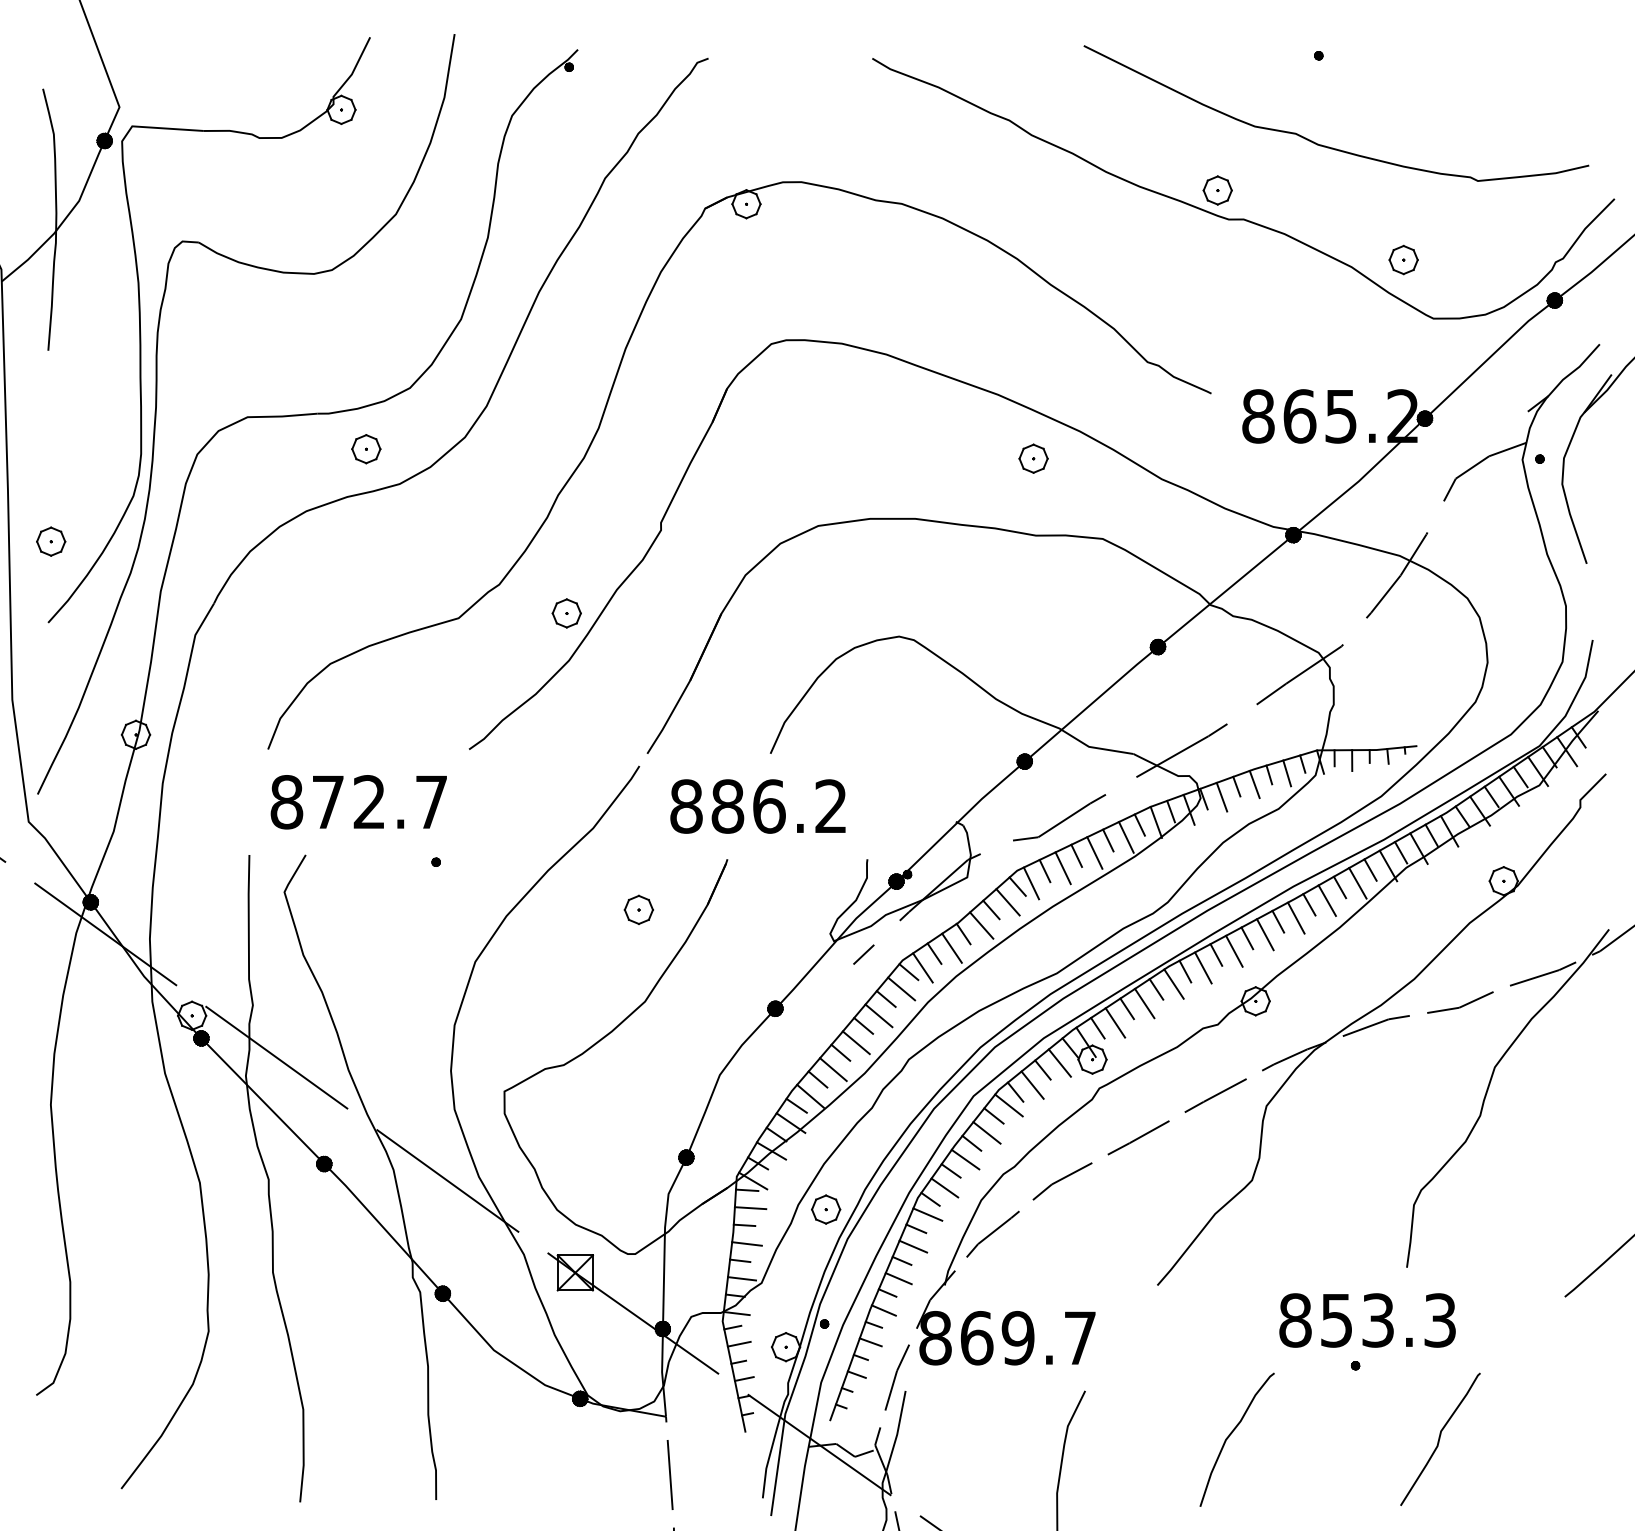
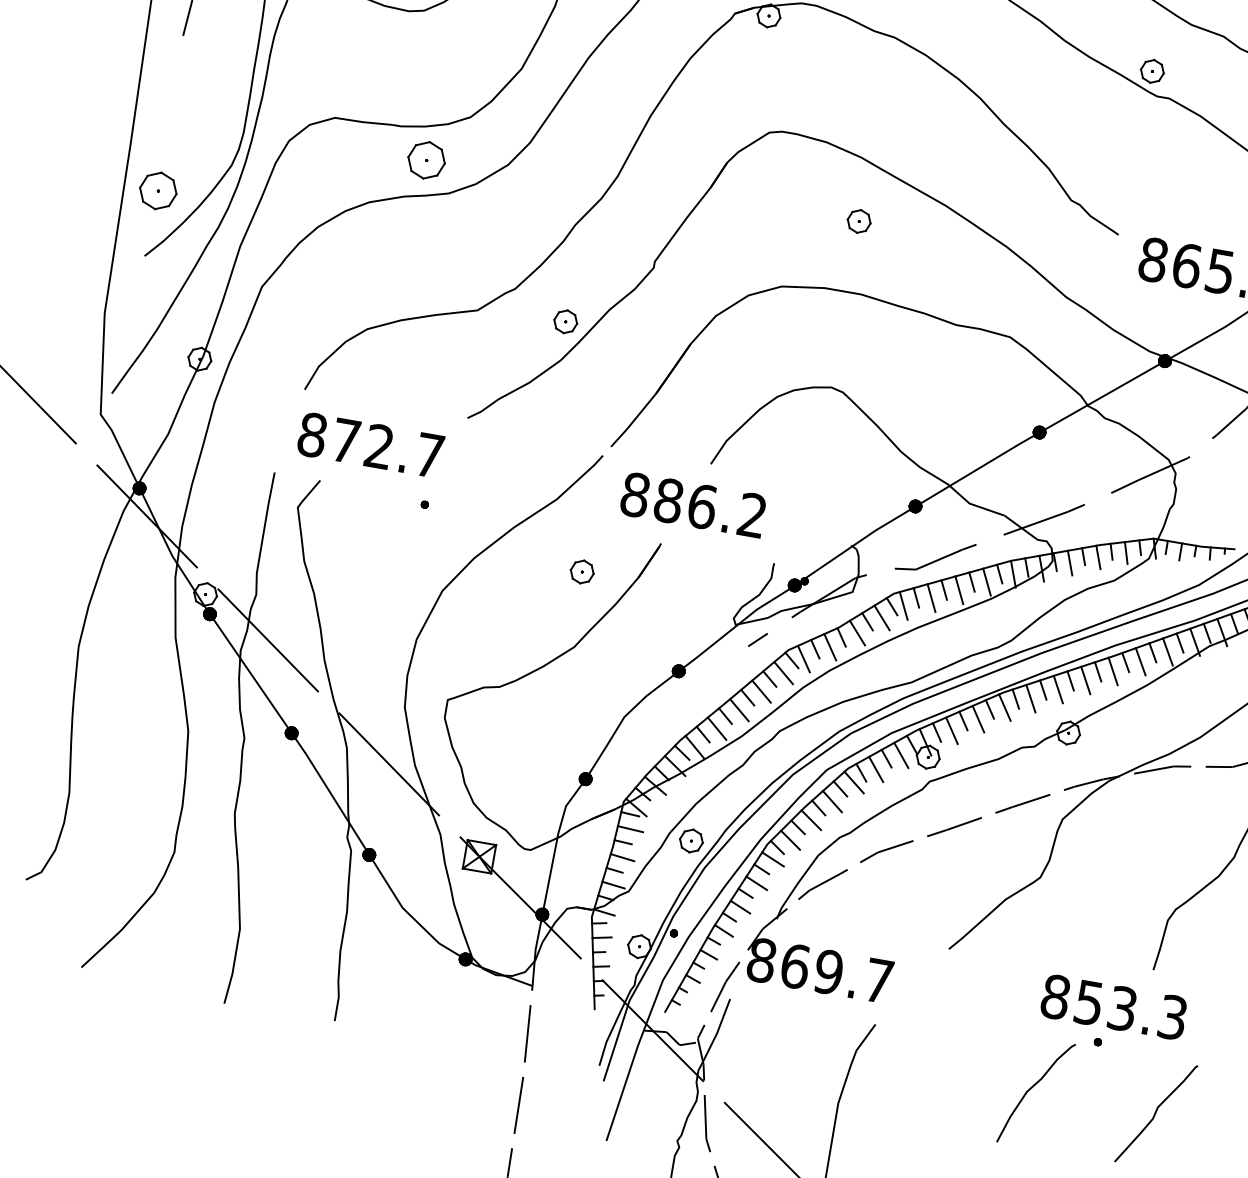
part: (366, 449) -> (426, 160), size x1.6
part: (1033, 458) -> (859, 221), moved
part: (51, 541) -> (158, 190), size x1.6
curve: (1231, 1434) -> (1032, 1088), moved

